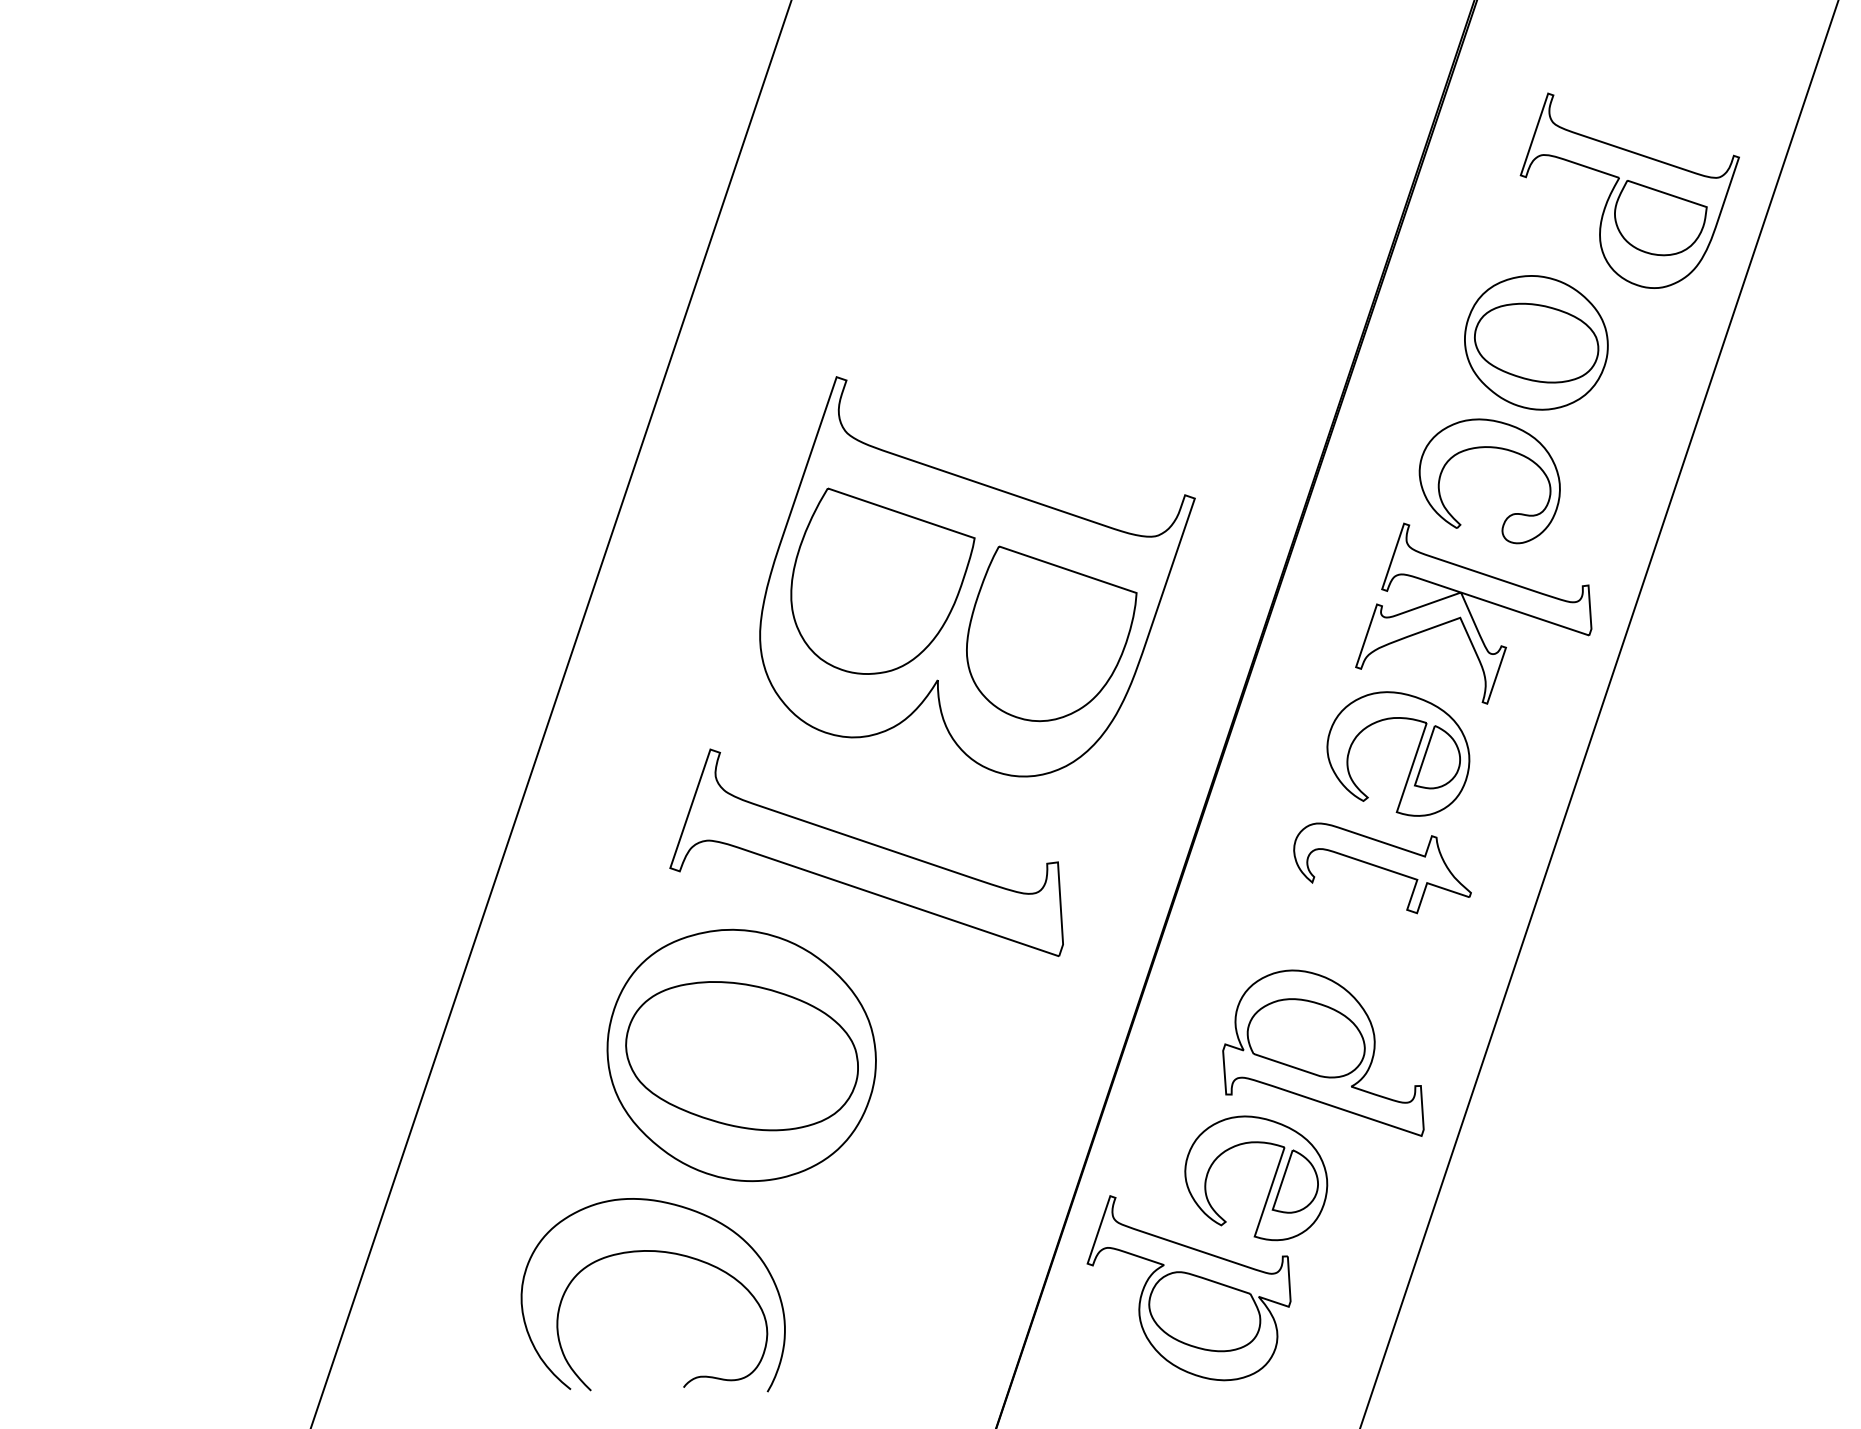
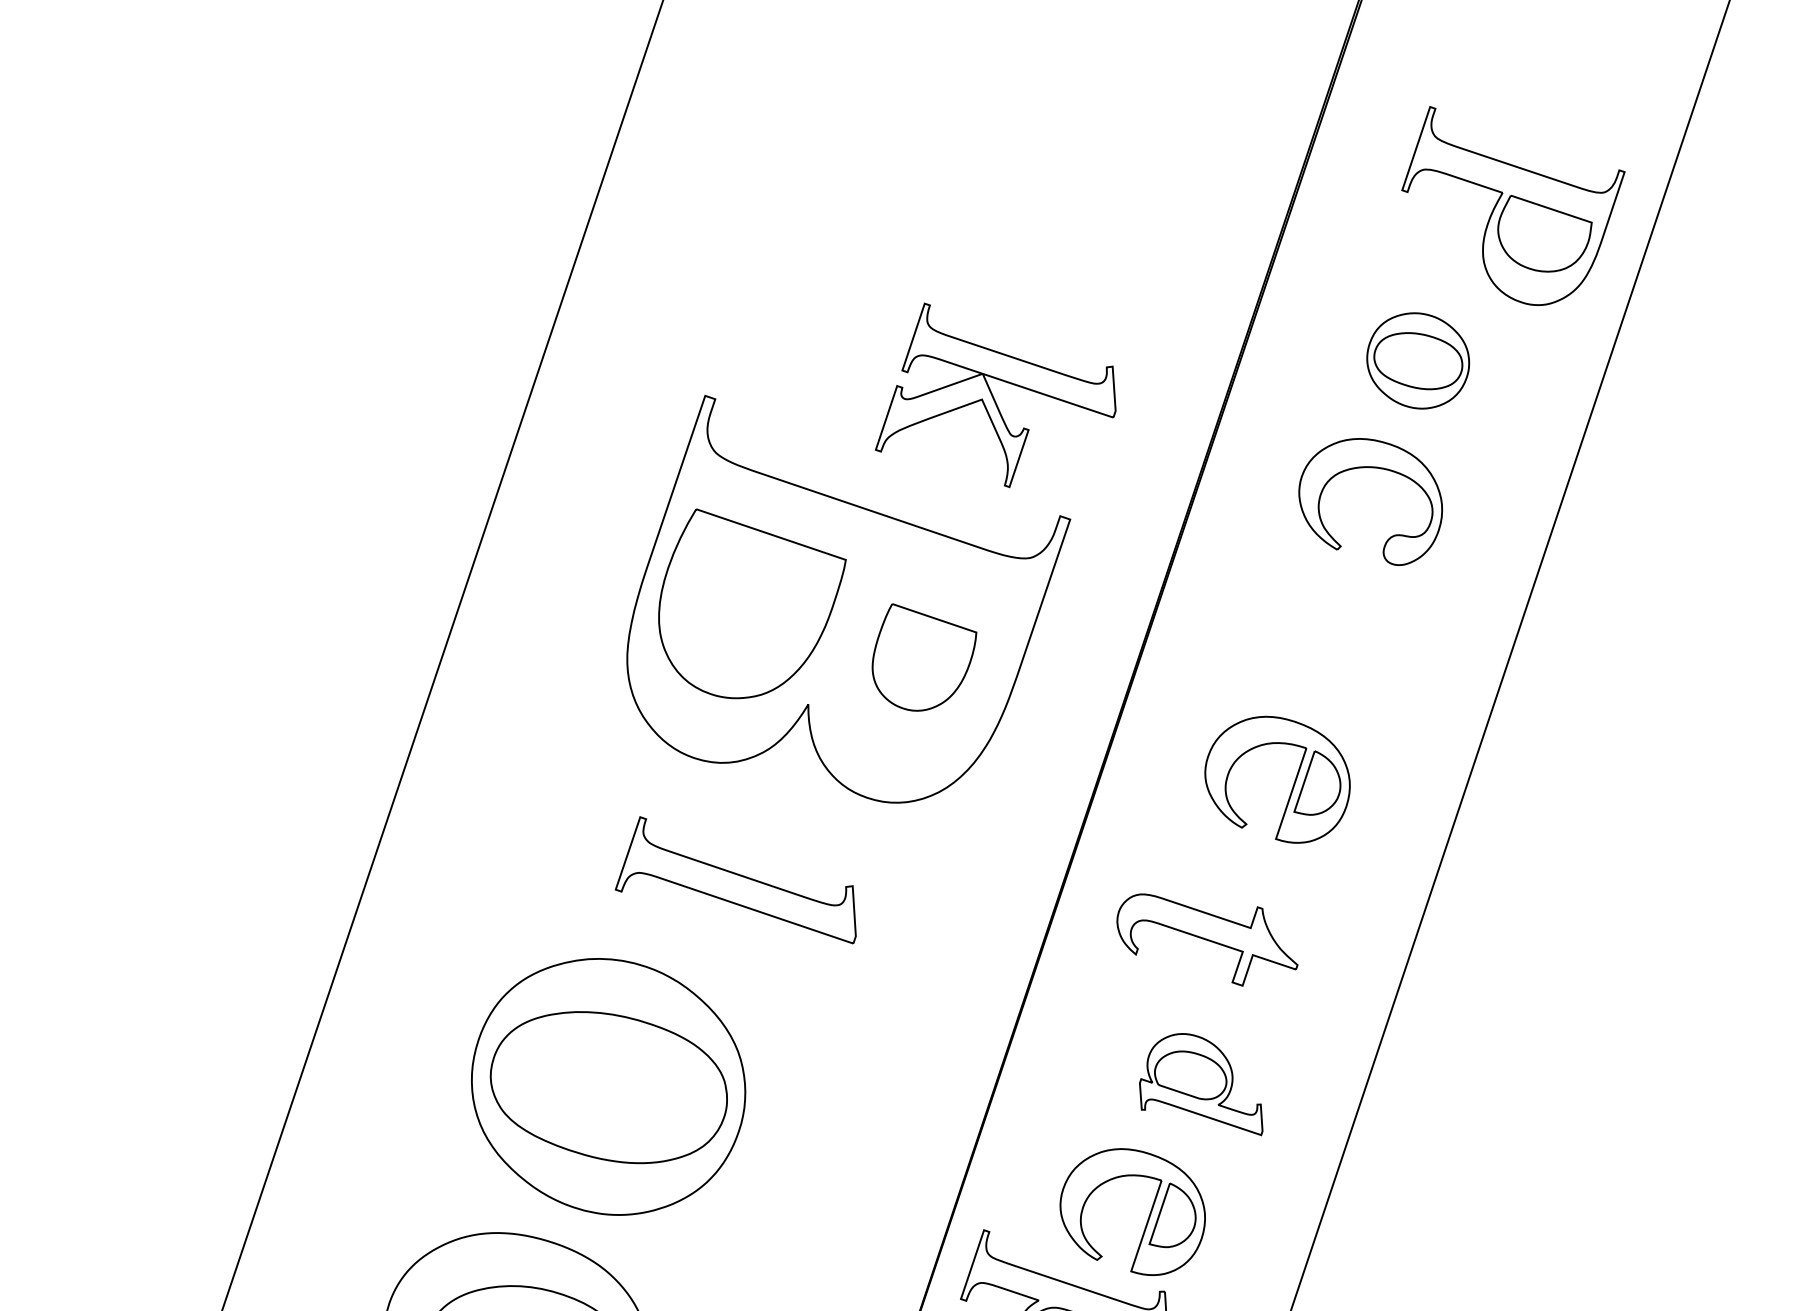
part: (1536, 342) -> (1418, 360), size x0.7
part: (1473, 613) -> (995, 395), moved
part: (1051, 633) -> (924, 657), size x0.6
part: (866, 852) -> (735, 880), size x0.6
part: (1382, 868) -> (1207, 940), moved
part: (1323, 1052) -> (1201, 1083), size x0.6

